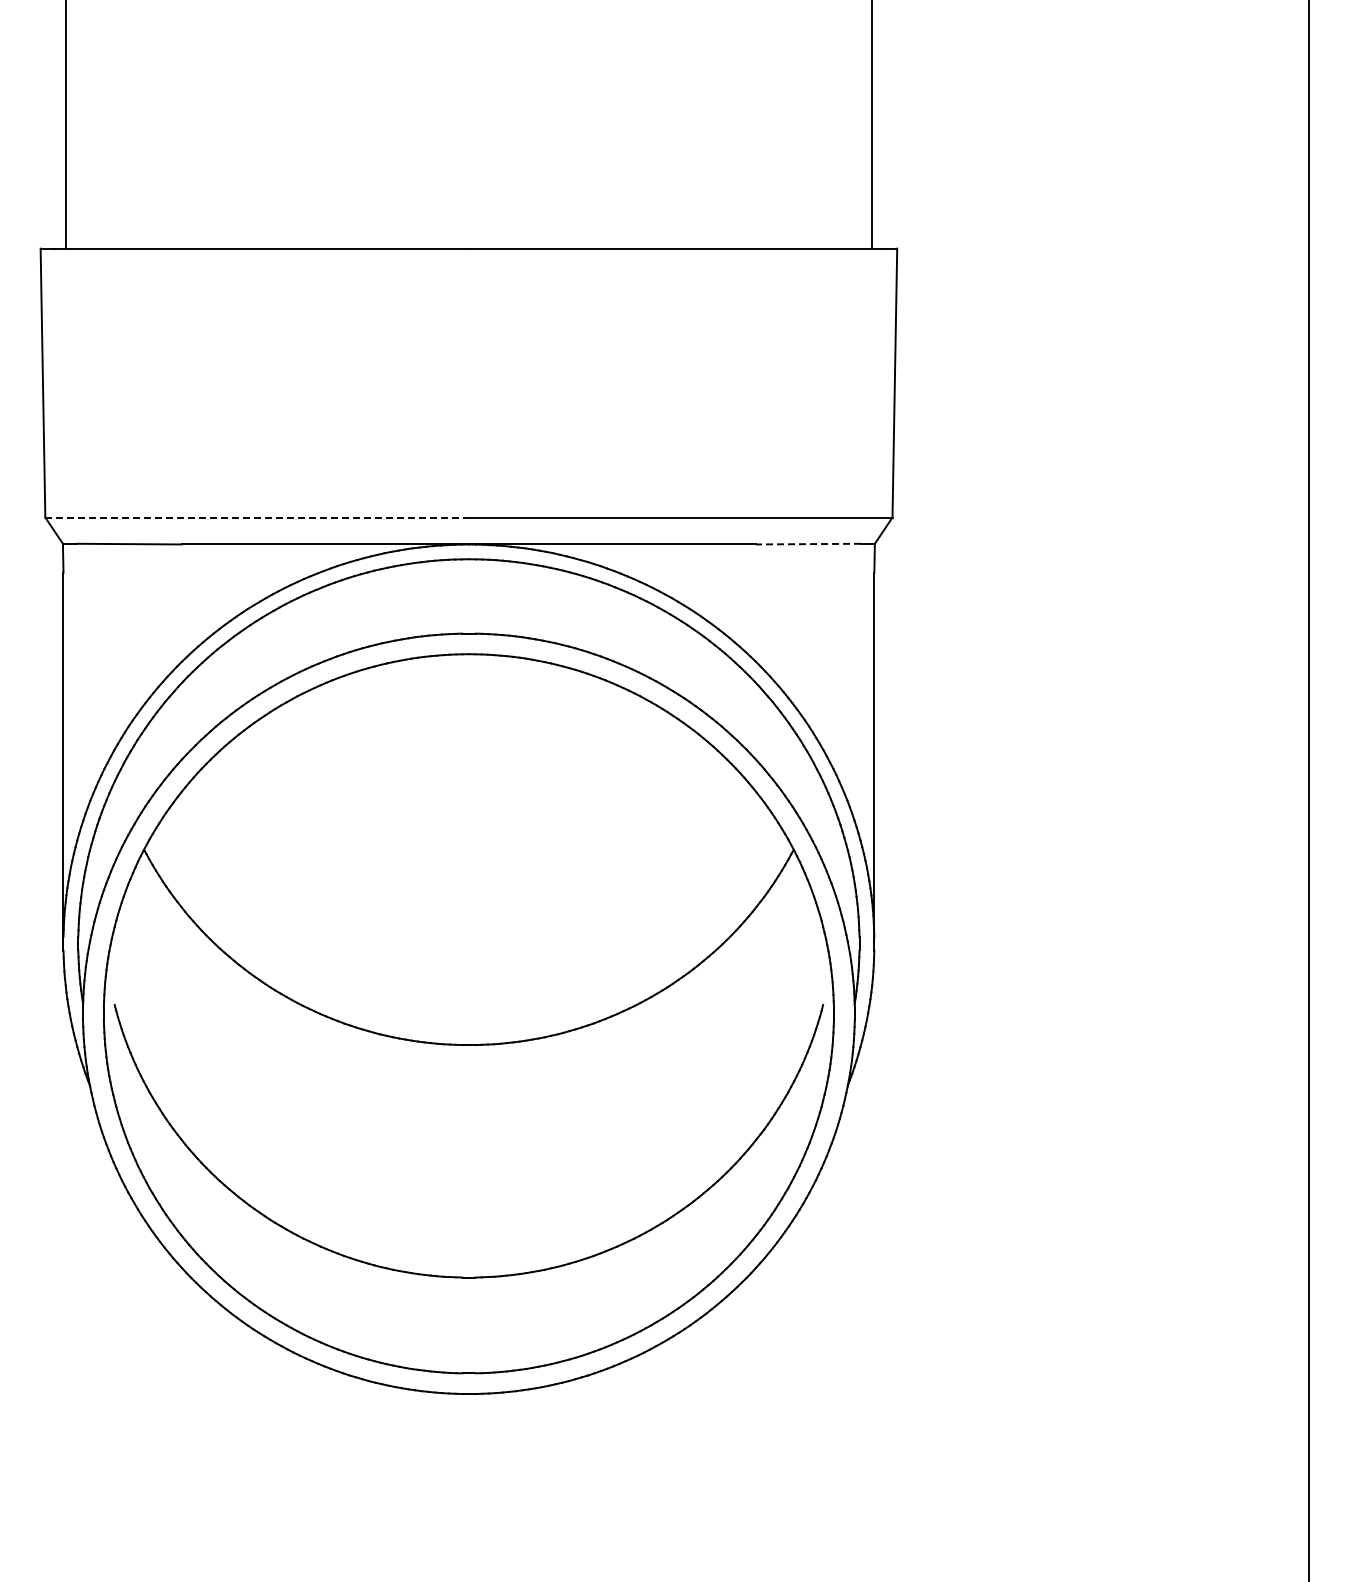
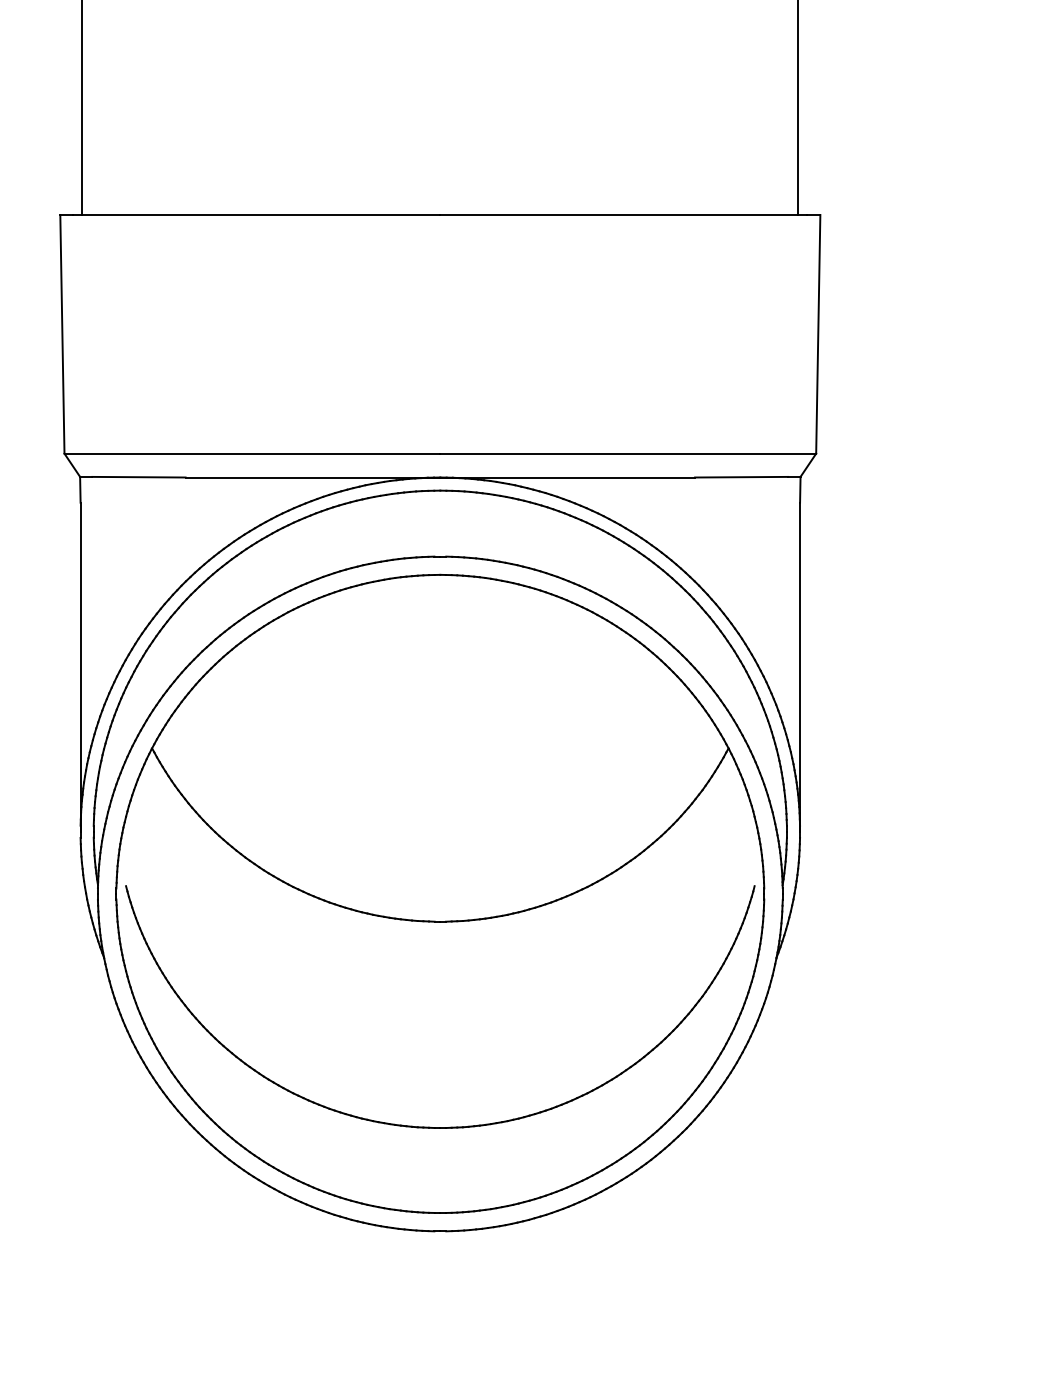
line: (257, 517) -> (252, 453), dashed -> solid
line: (808, 544) -> (741, 477), dashed -> solid

